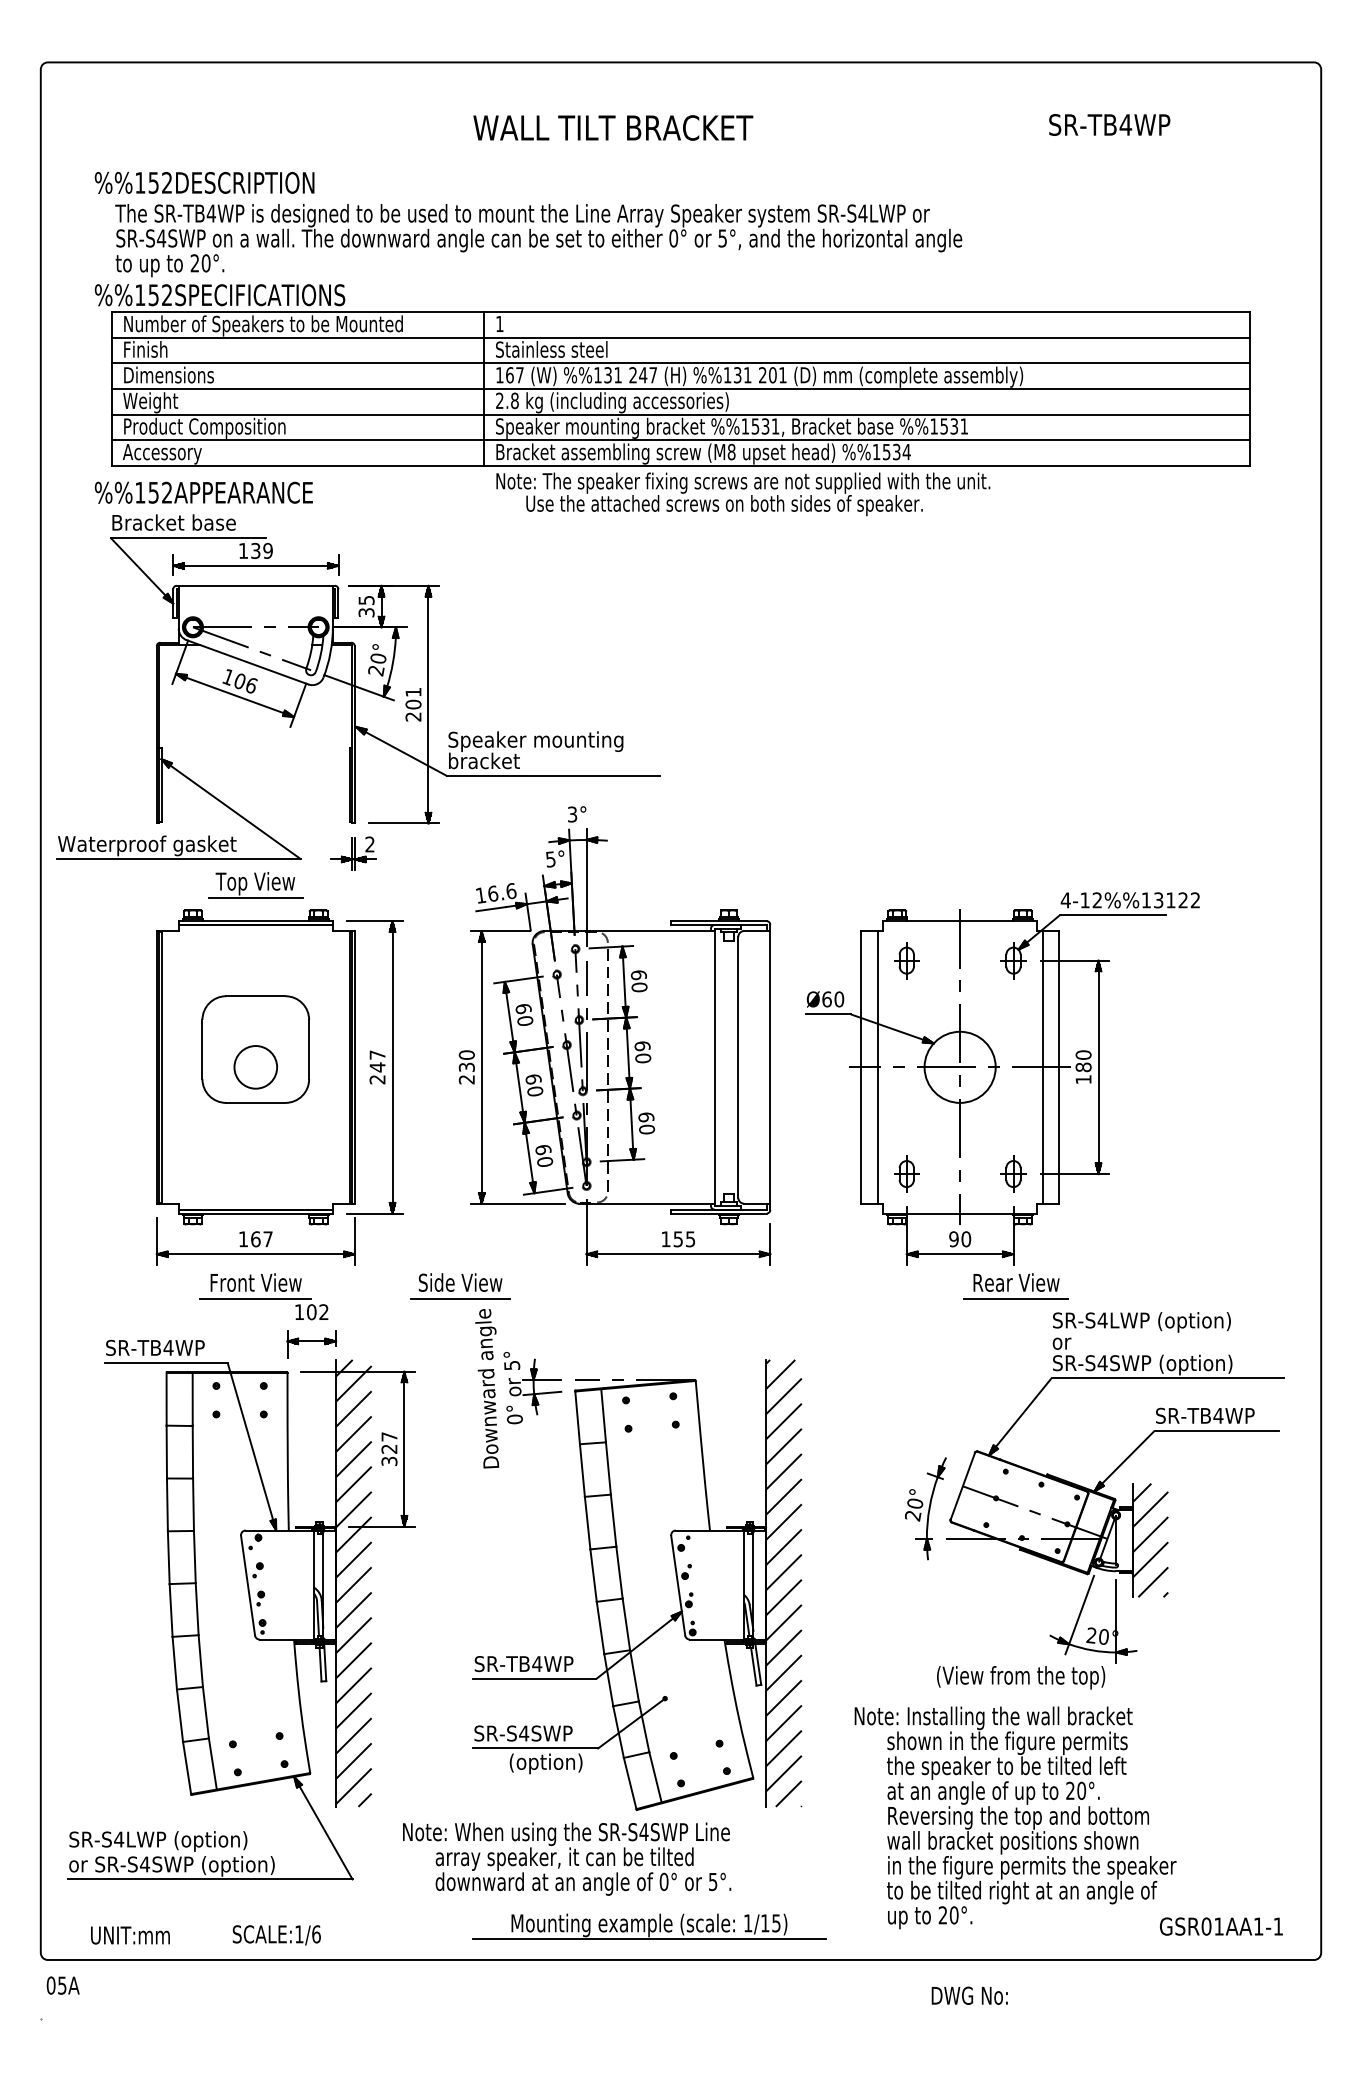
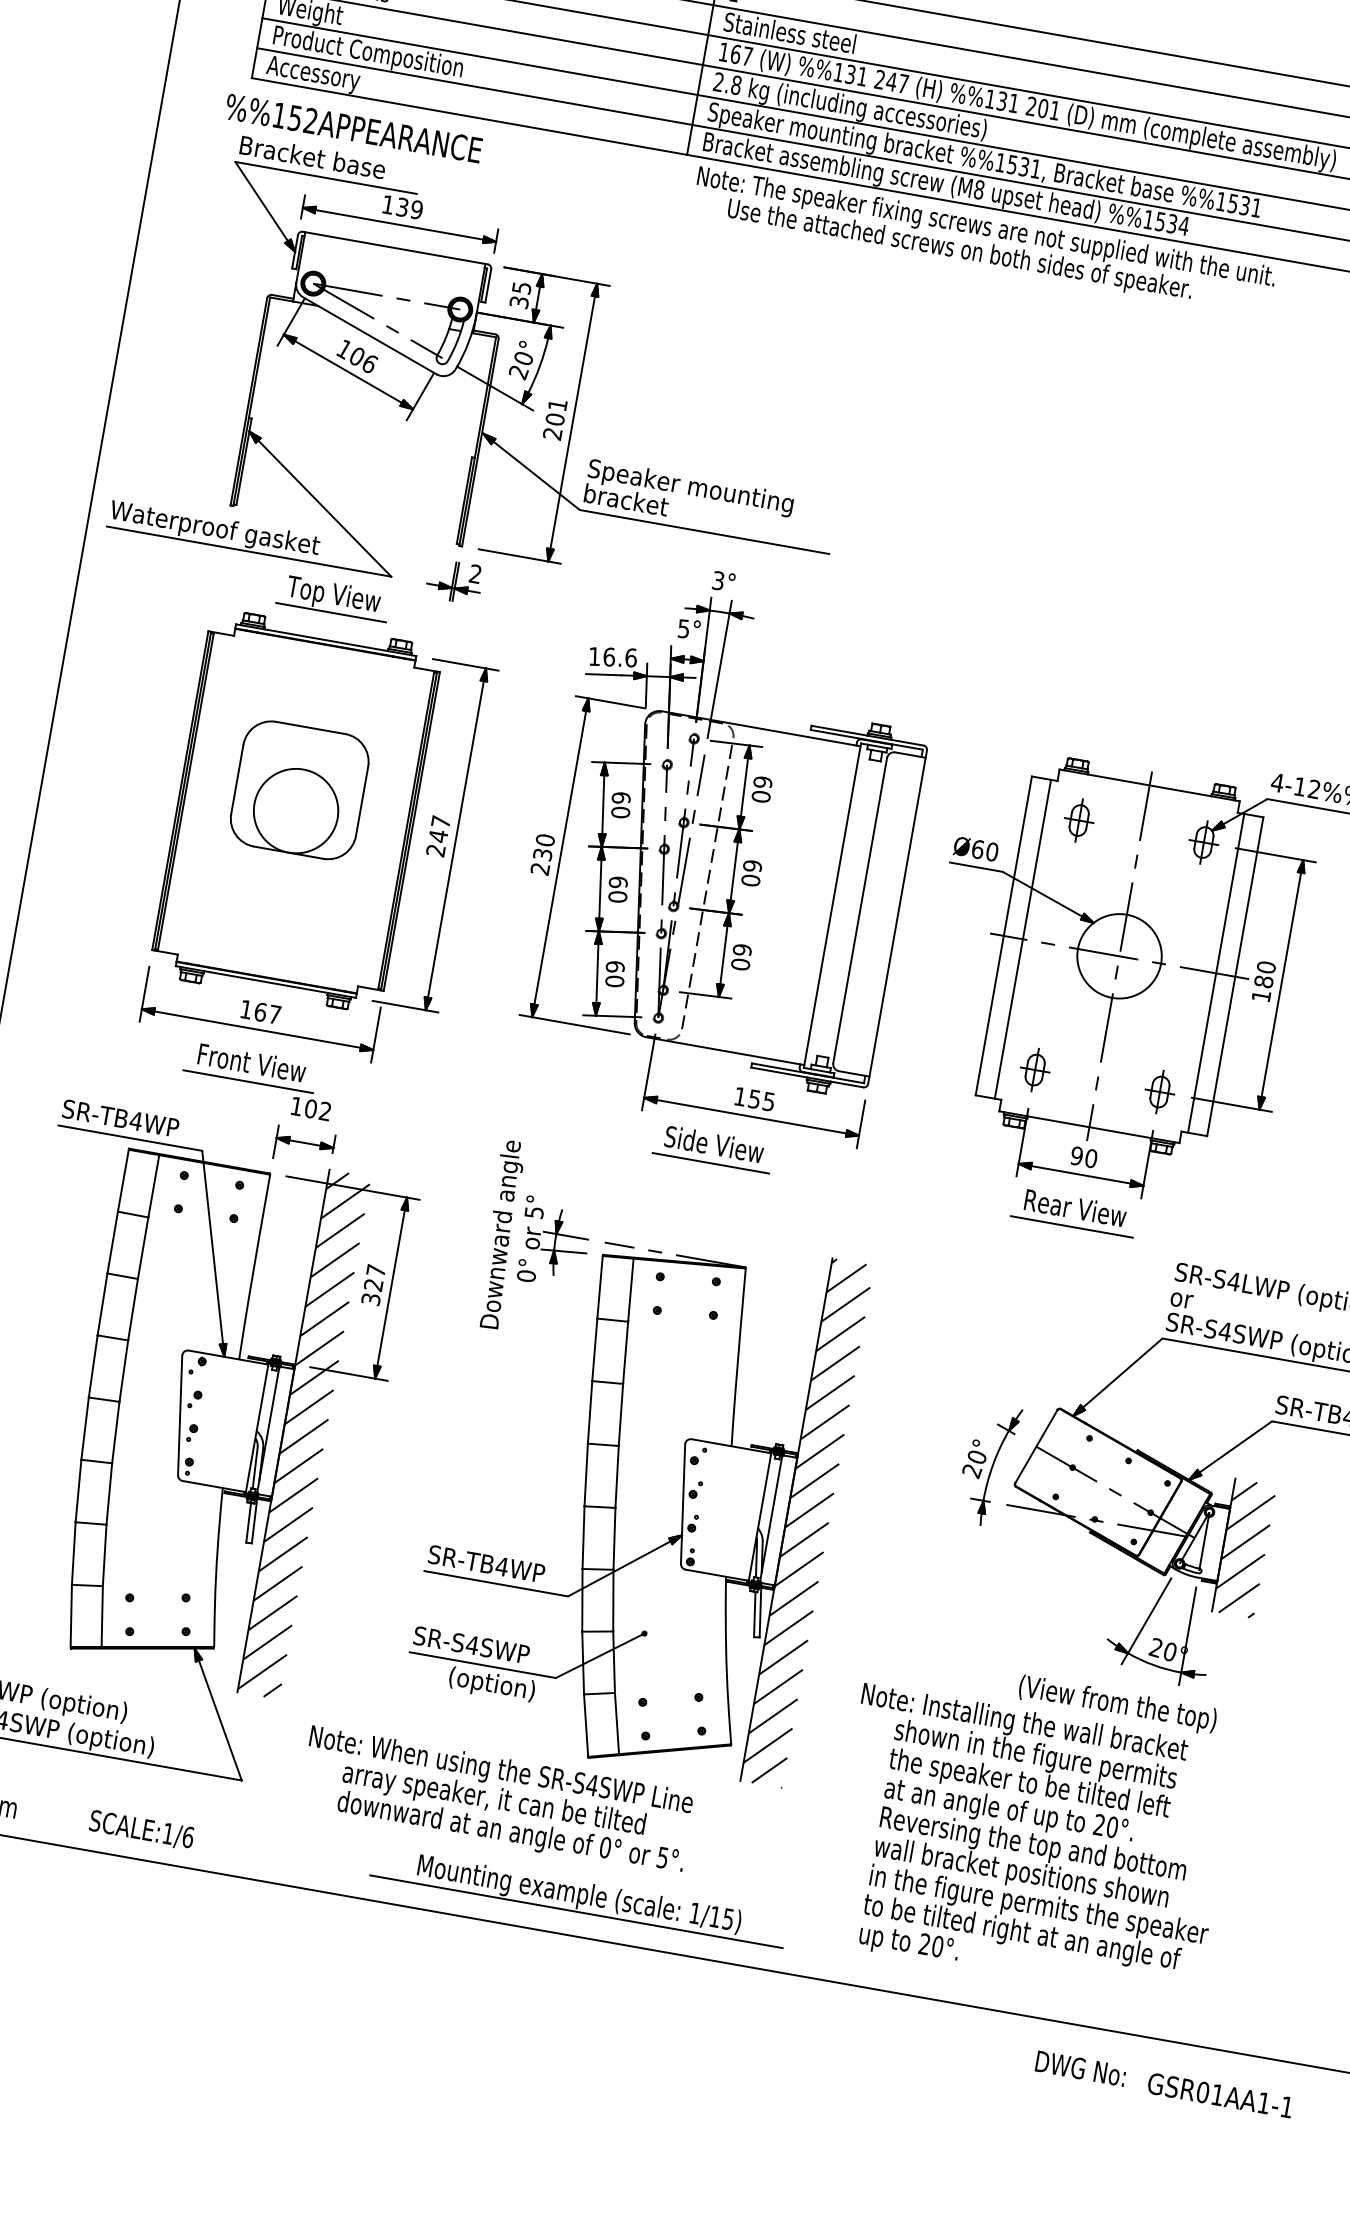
circle: (255, 1066) -> (295, 810), size x1.67
part: (1021, 1285) -> (1080, 1212), moved
part: (460, 1286) -> (713, 1148), moved
text: (1021, 1677) -> (1118, 1704), moved
text: (1221, 1926) -> (1220, 2095), moved
text: (969, 1995) -> (1080, 2068), moved

